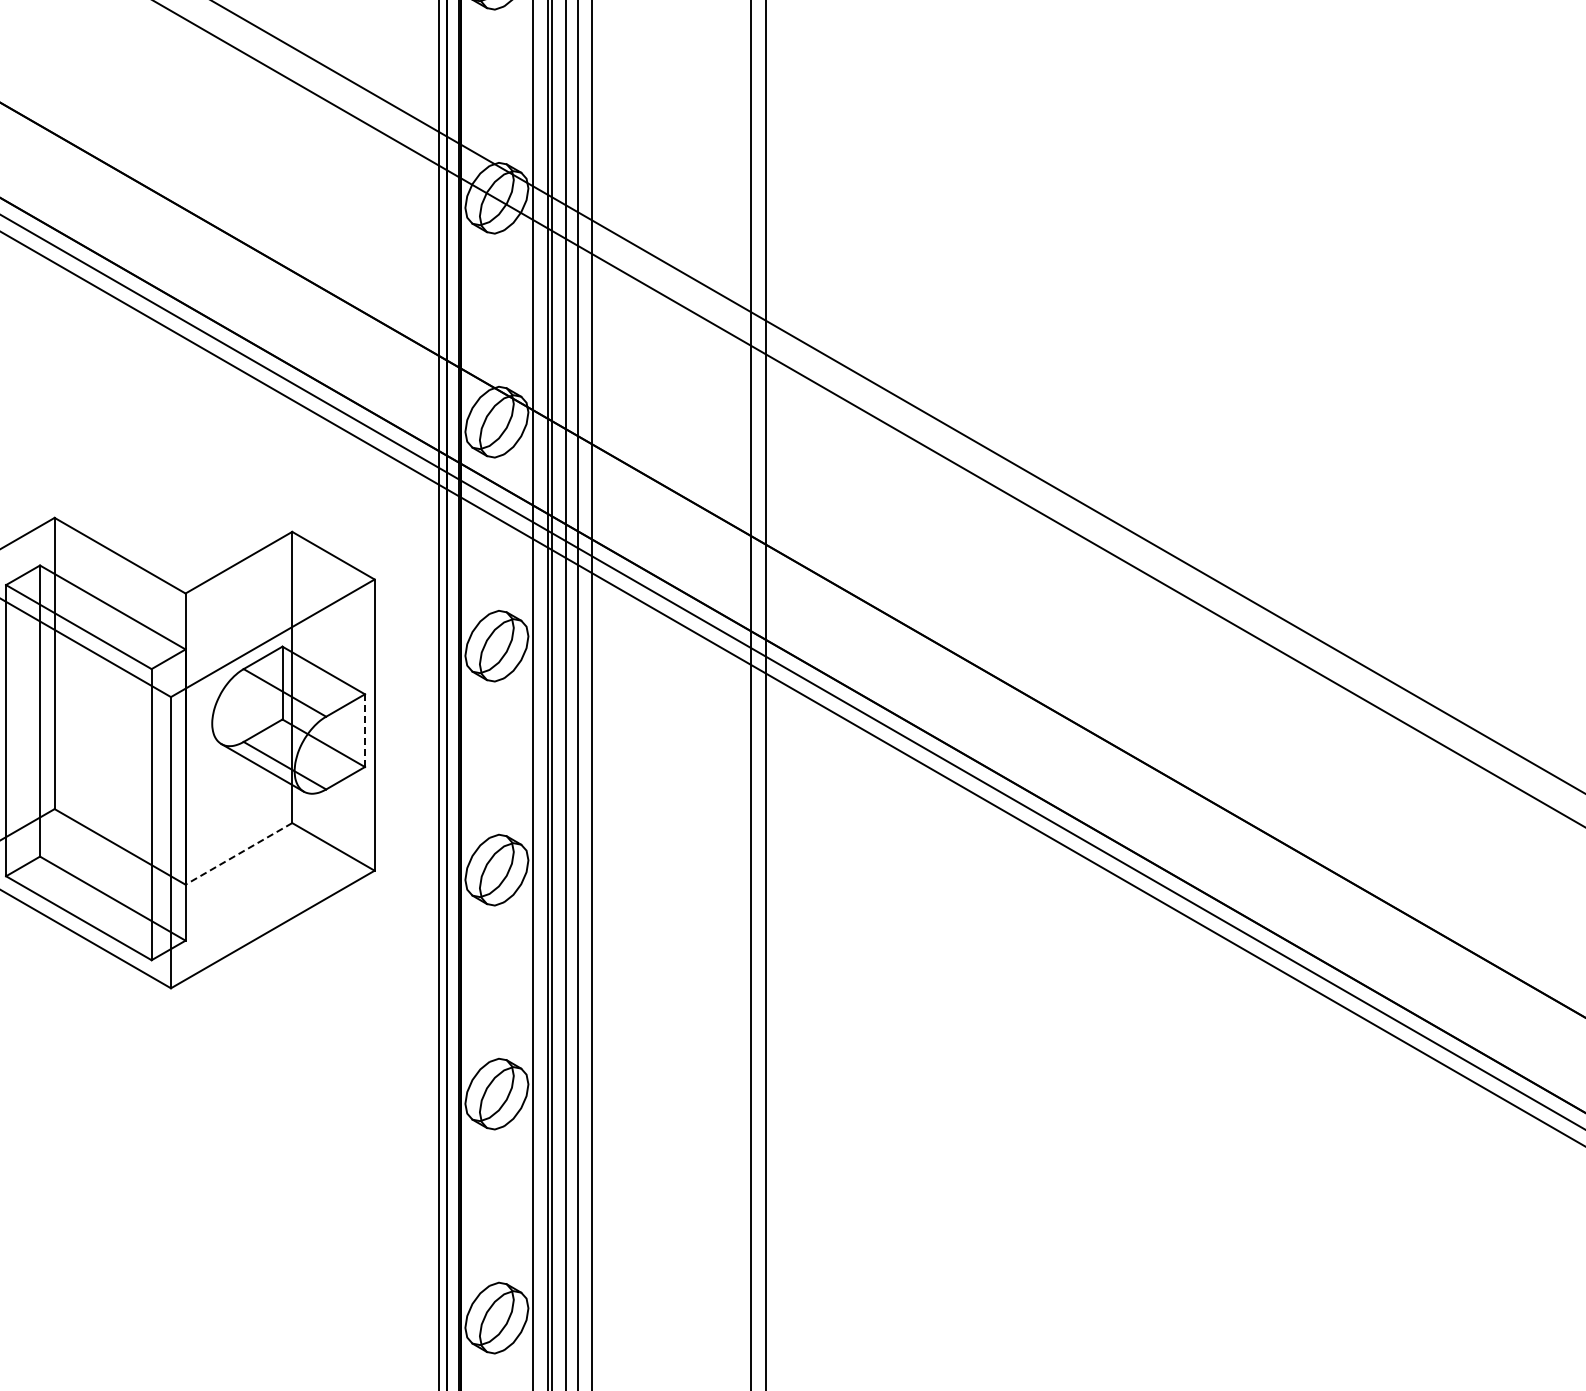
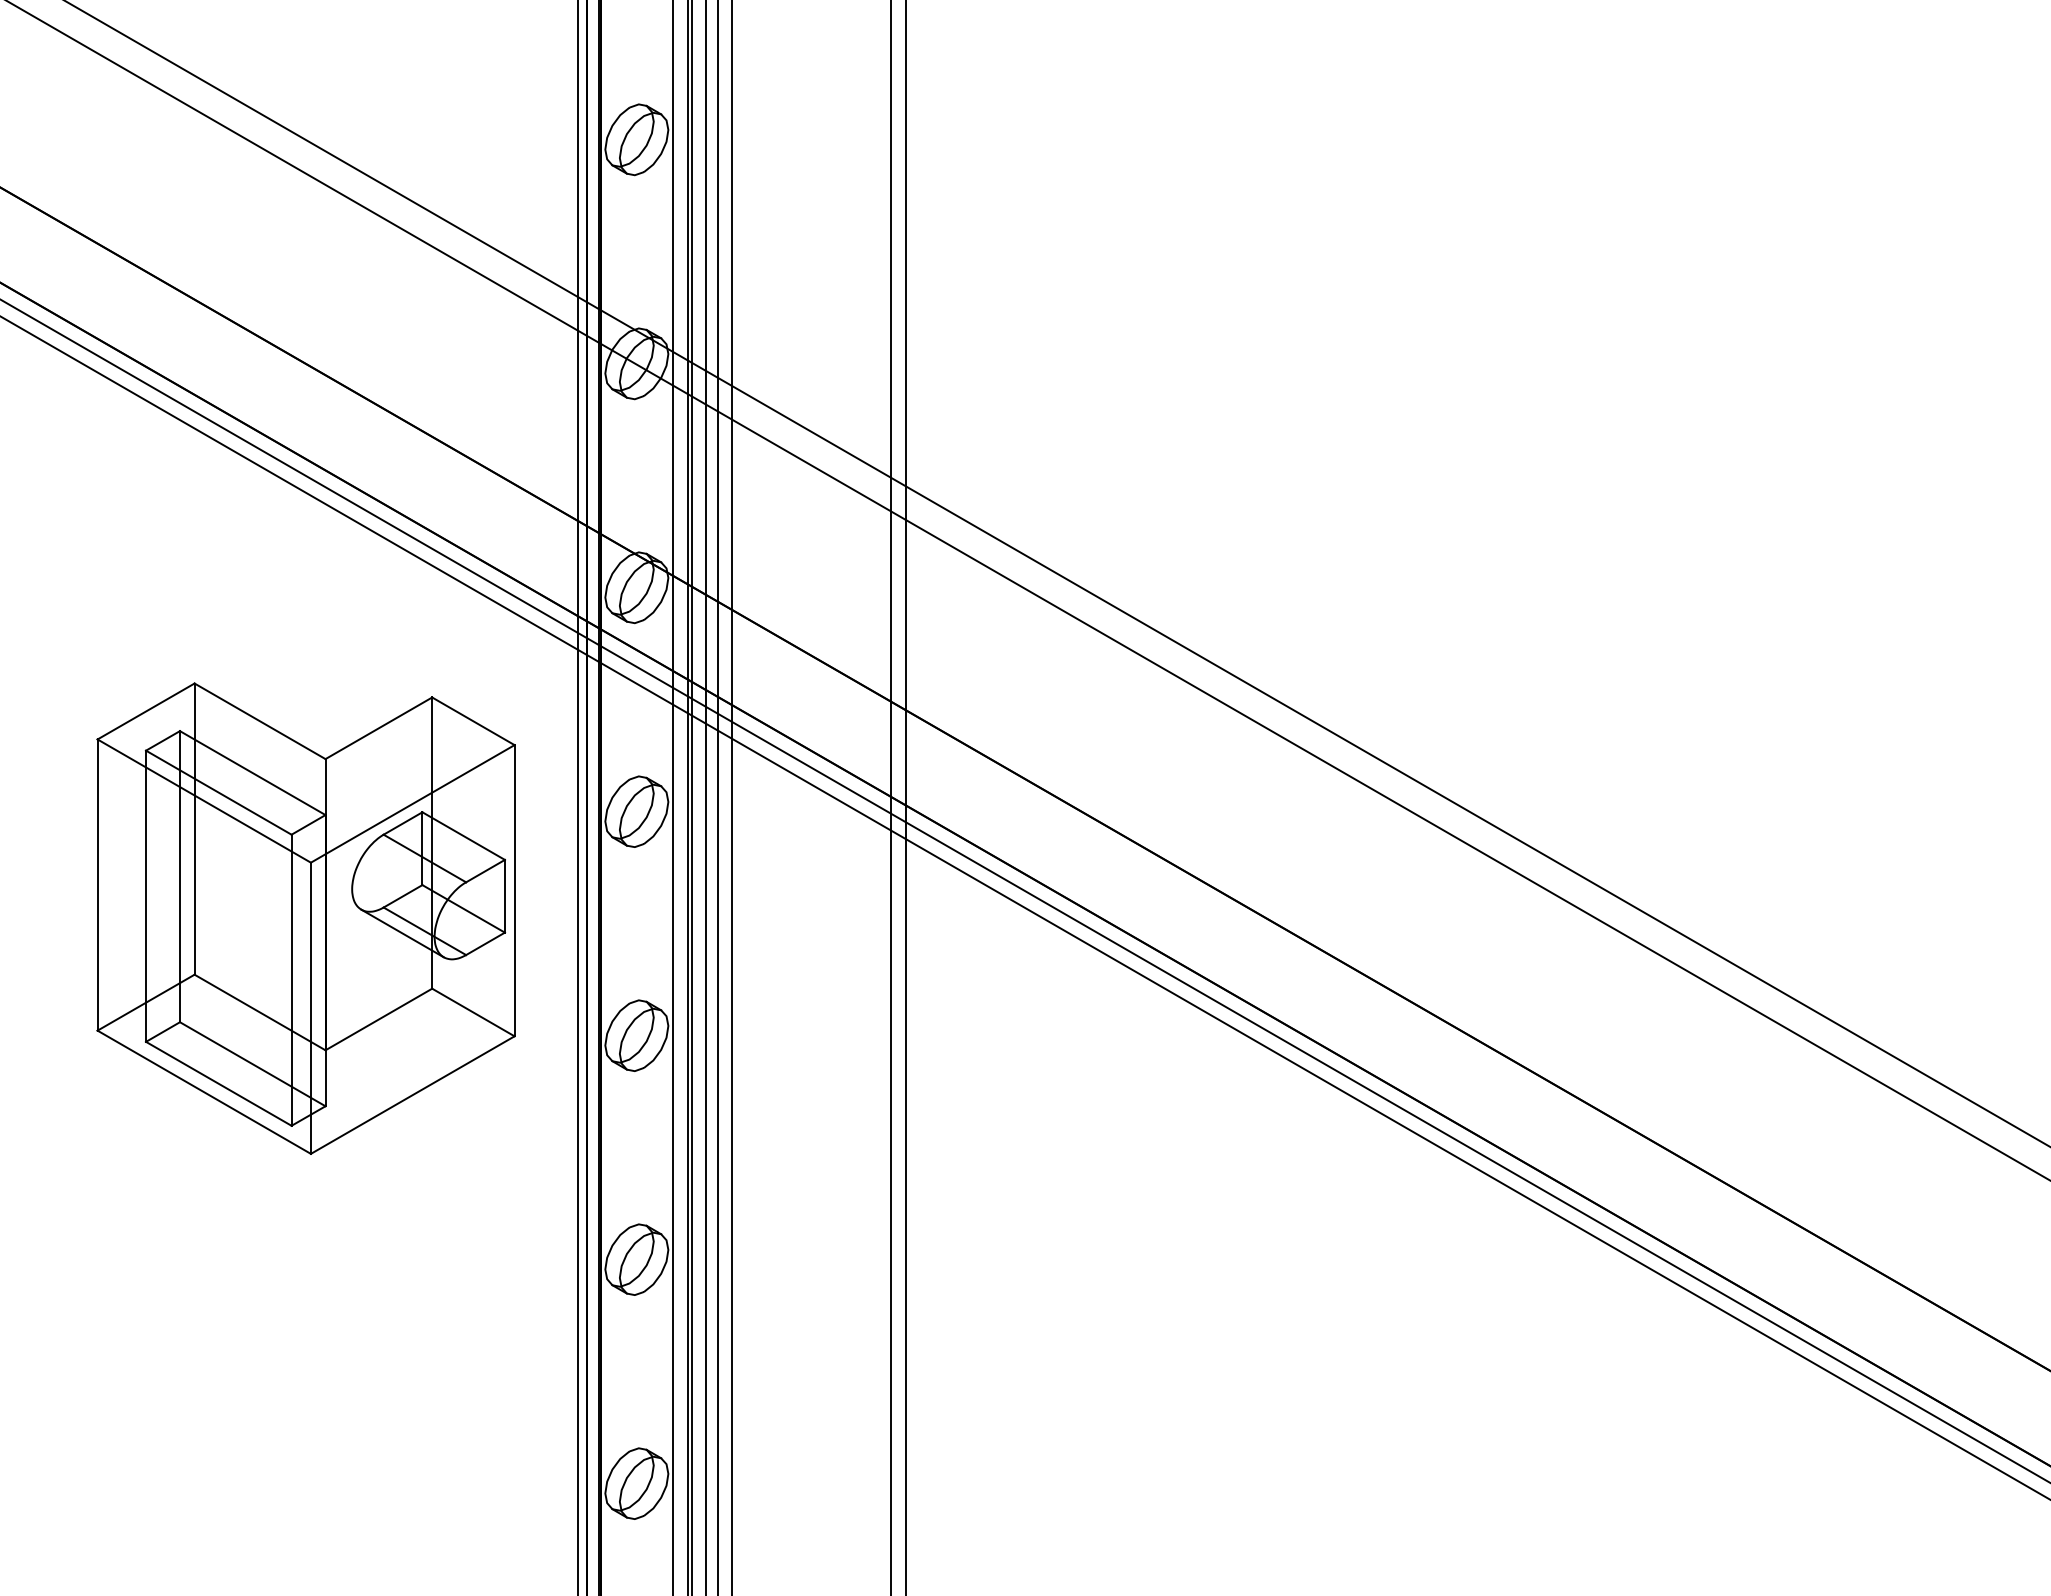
line: (364, 729) -> (504, 895), dashed -> solid
line: (238, 853) -> (378, 1019), dashed -> solid

